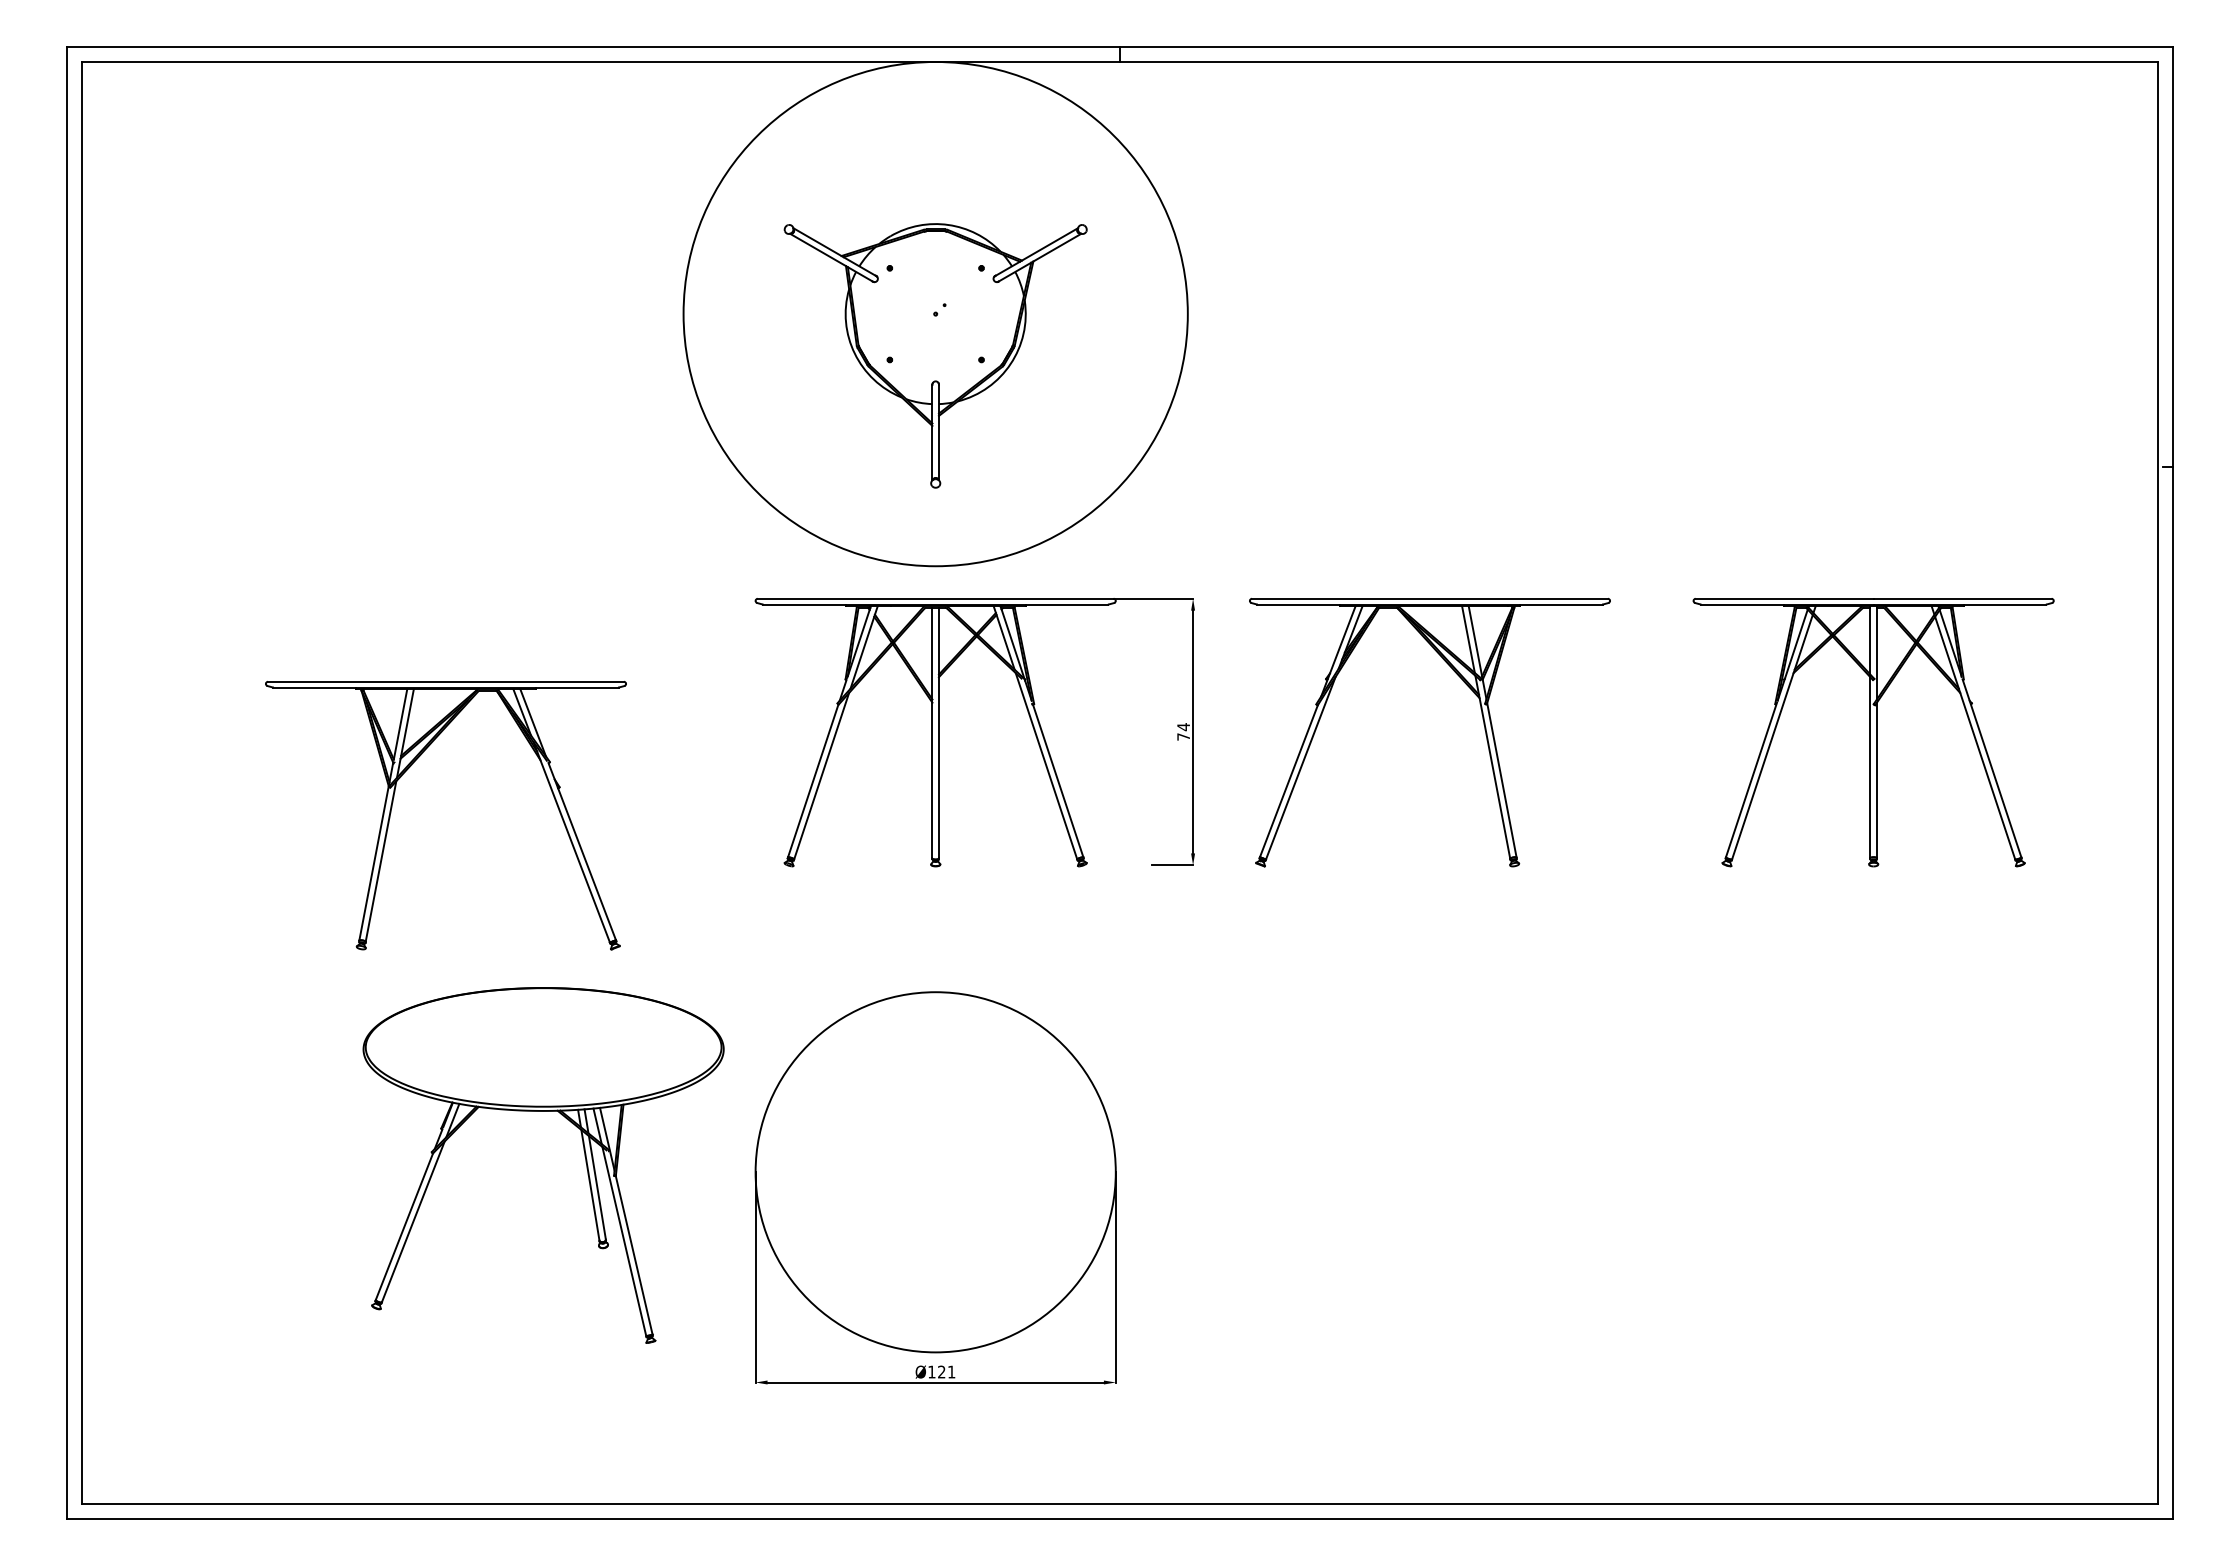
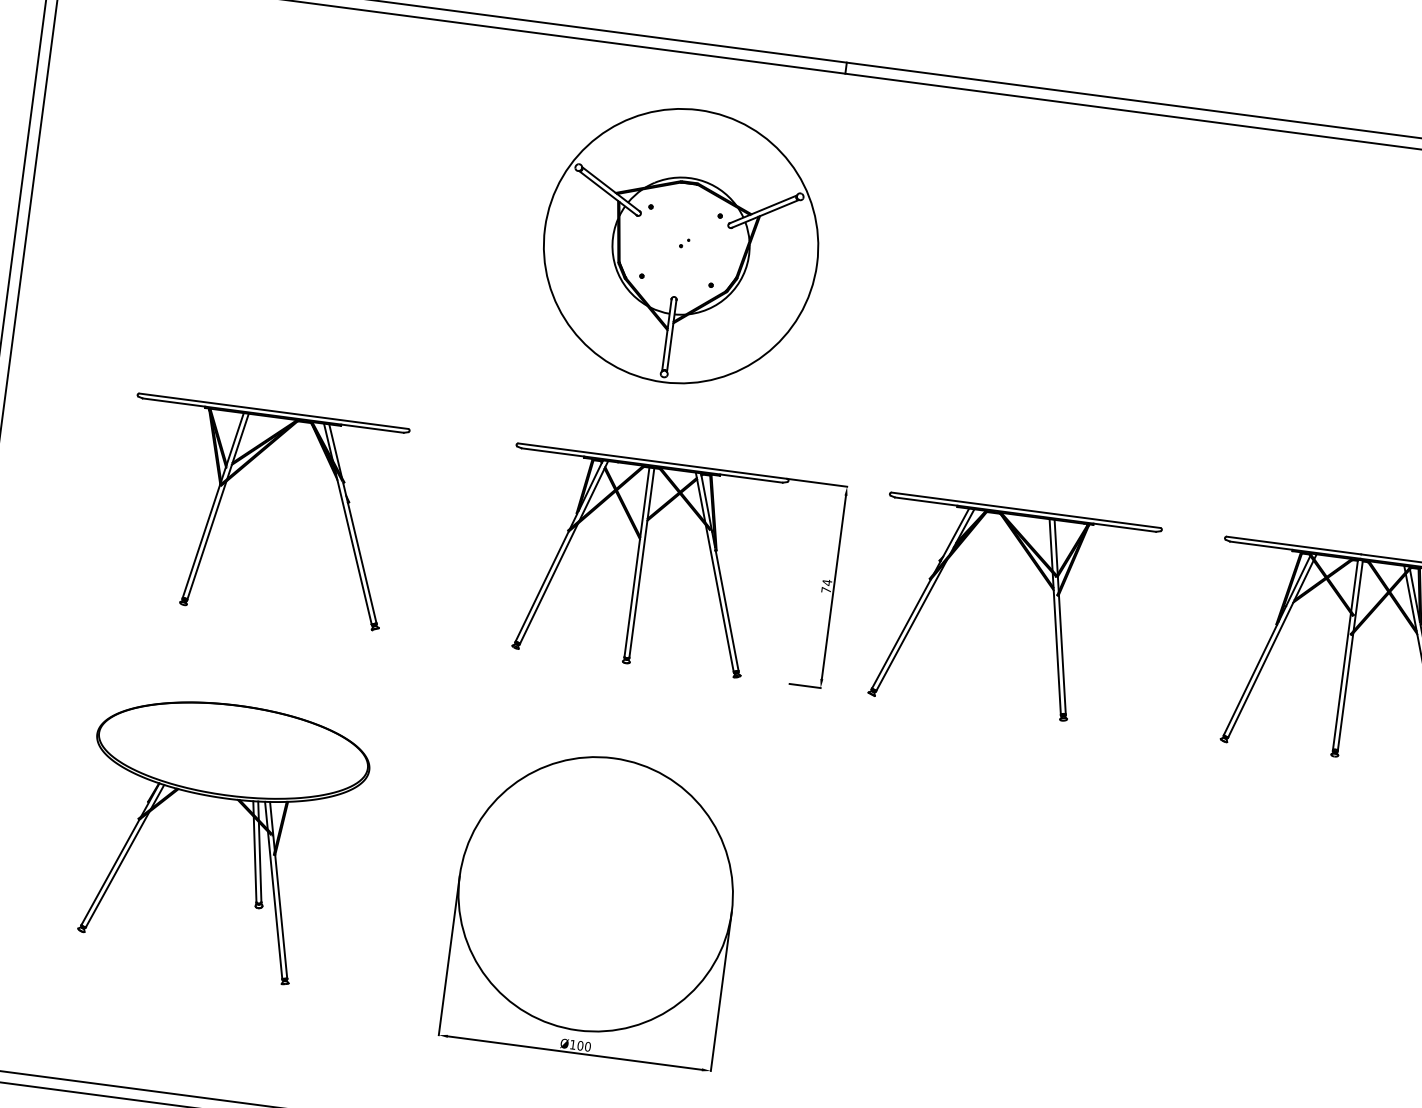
circle: (935, 314) -> (680, 246), size x0.71
part: (393, 802) -> (222, 497), moved
part: (584, 1156) -> (253, 837), moved
text: (946, 1371) -> (584, 1045), Ø121 -> Ø100

